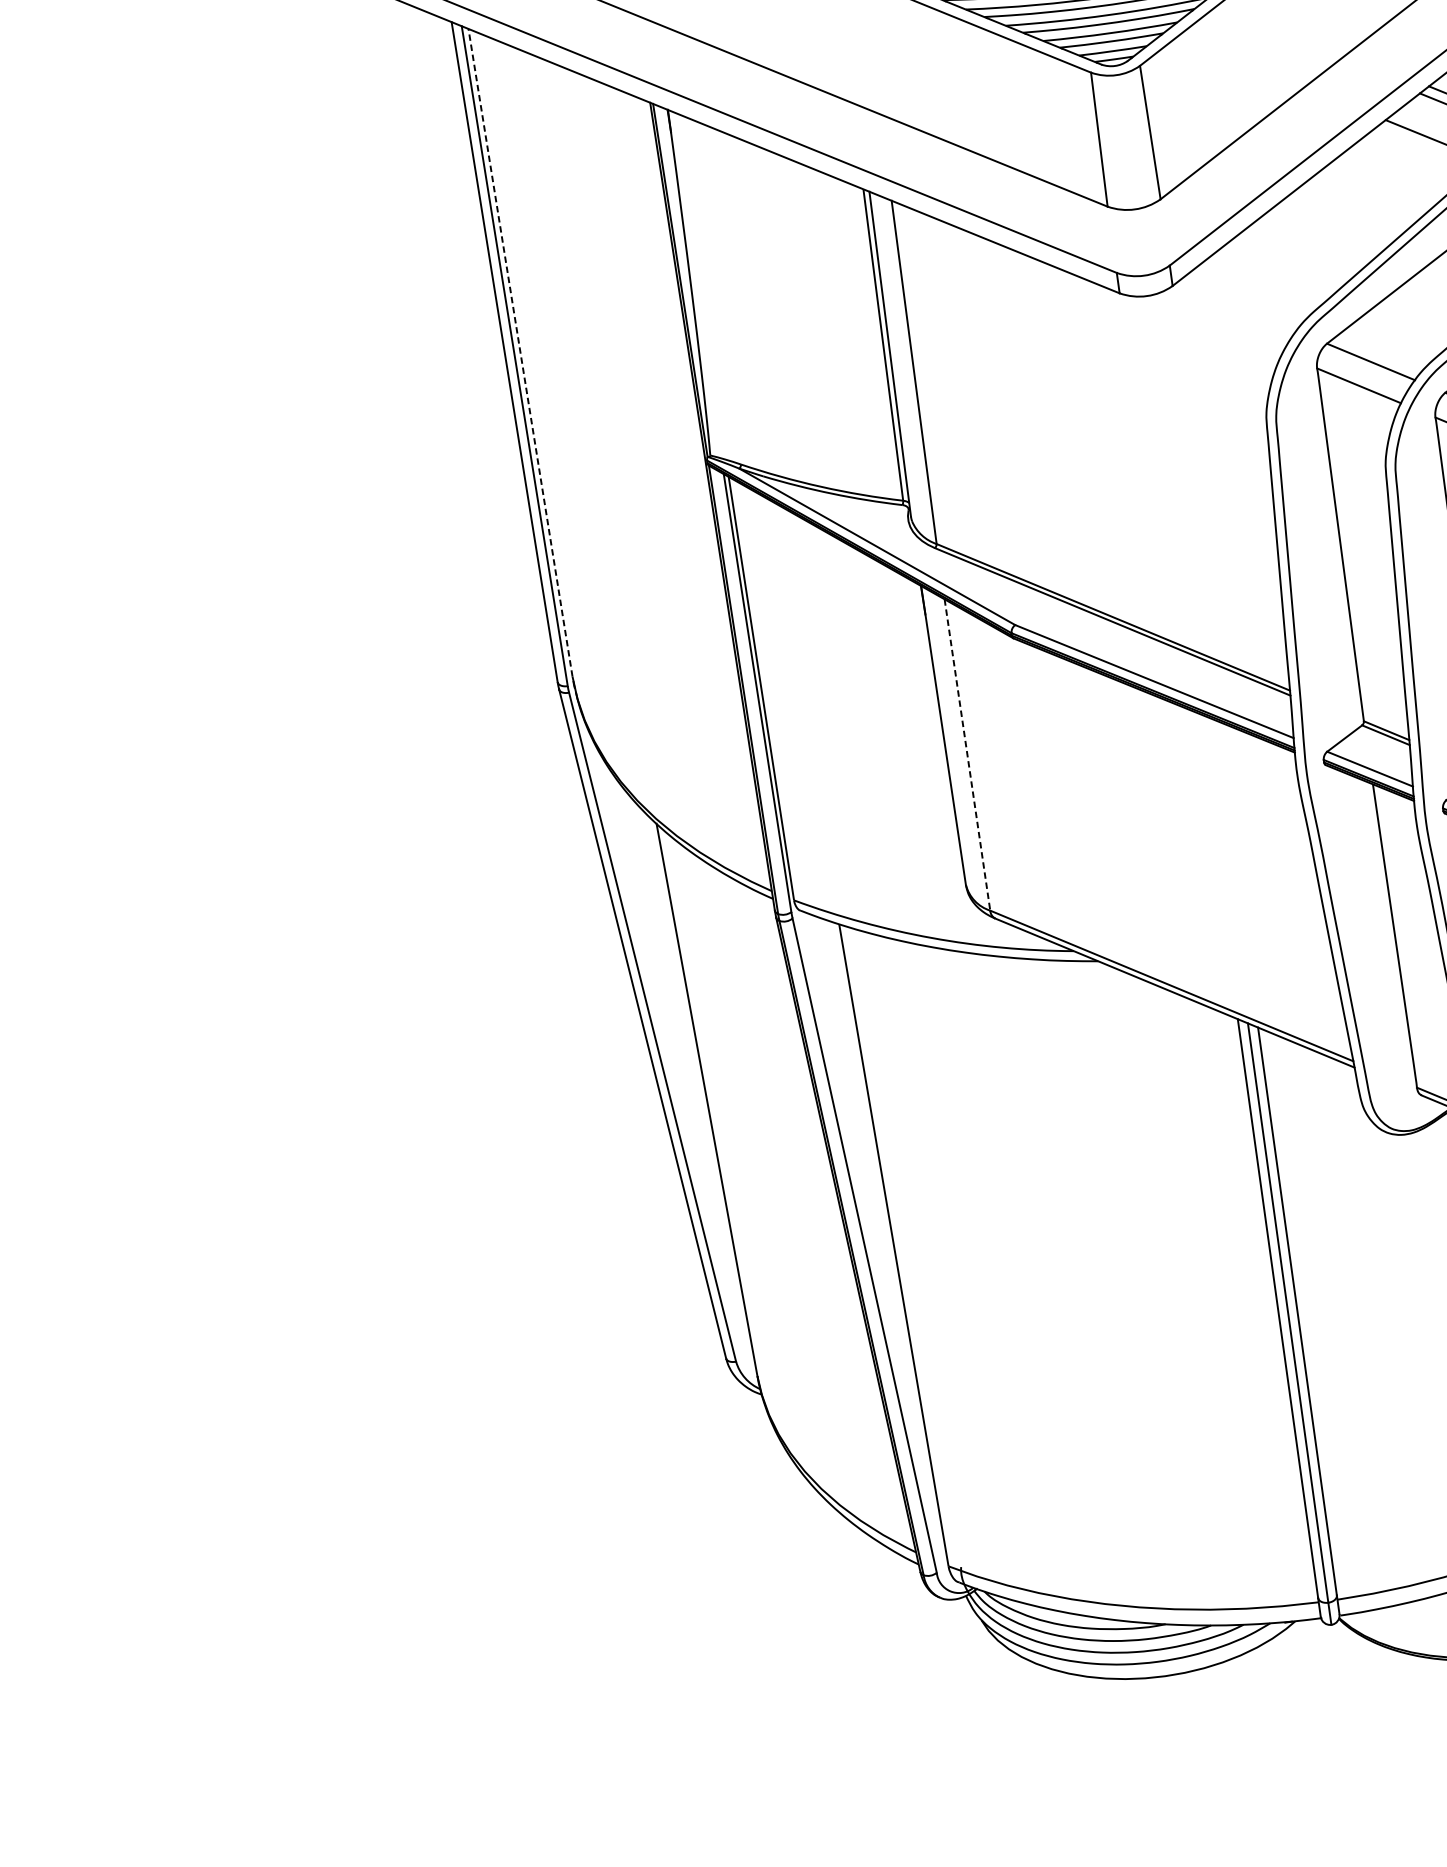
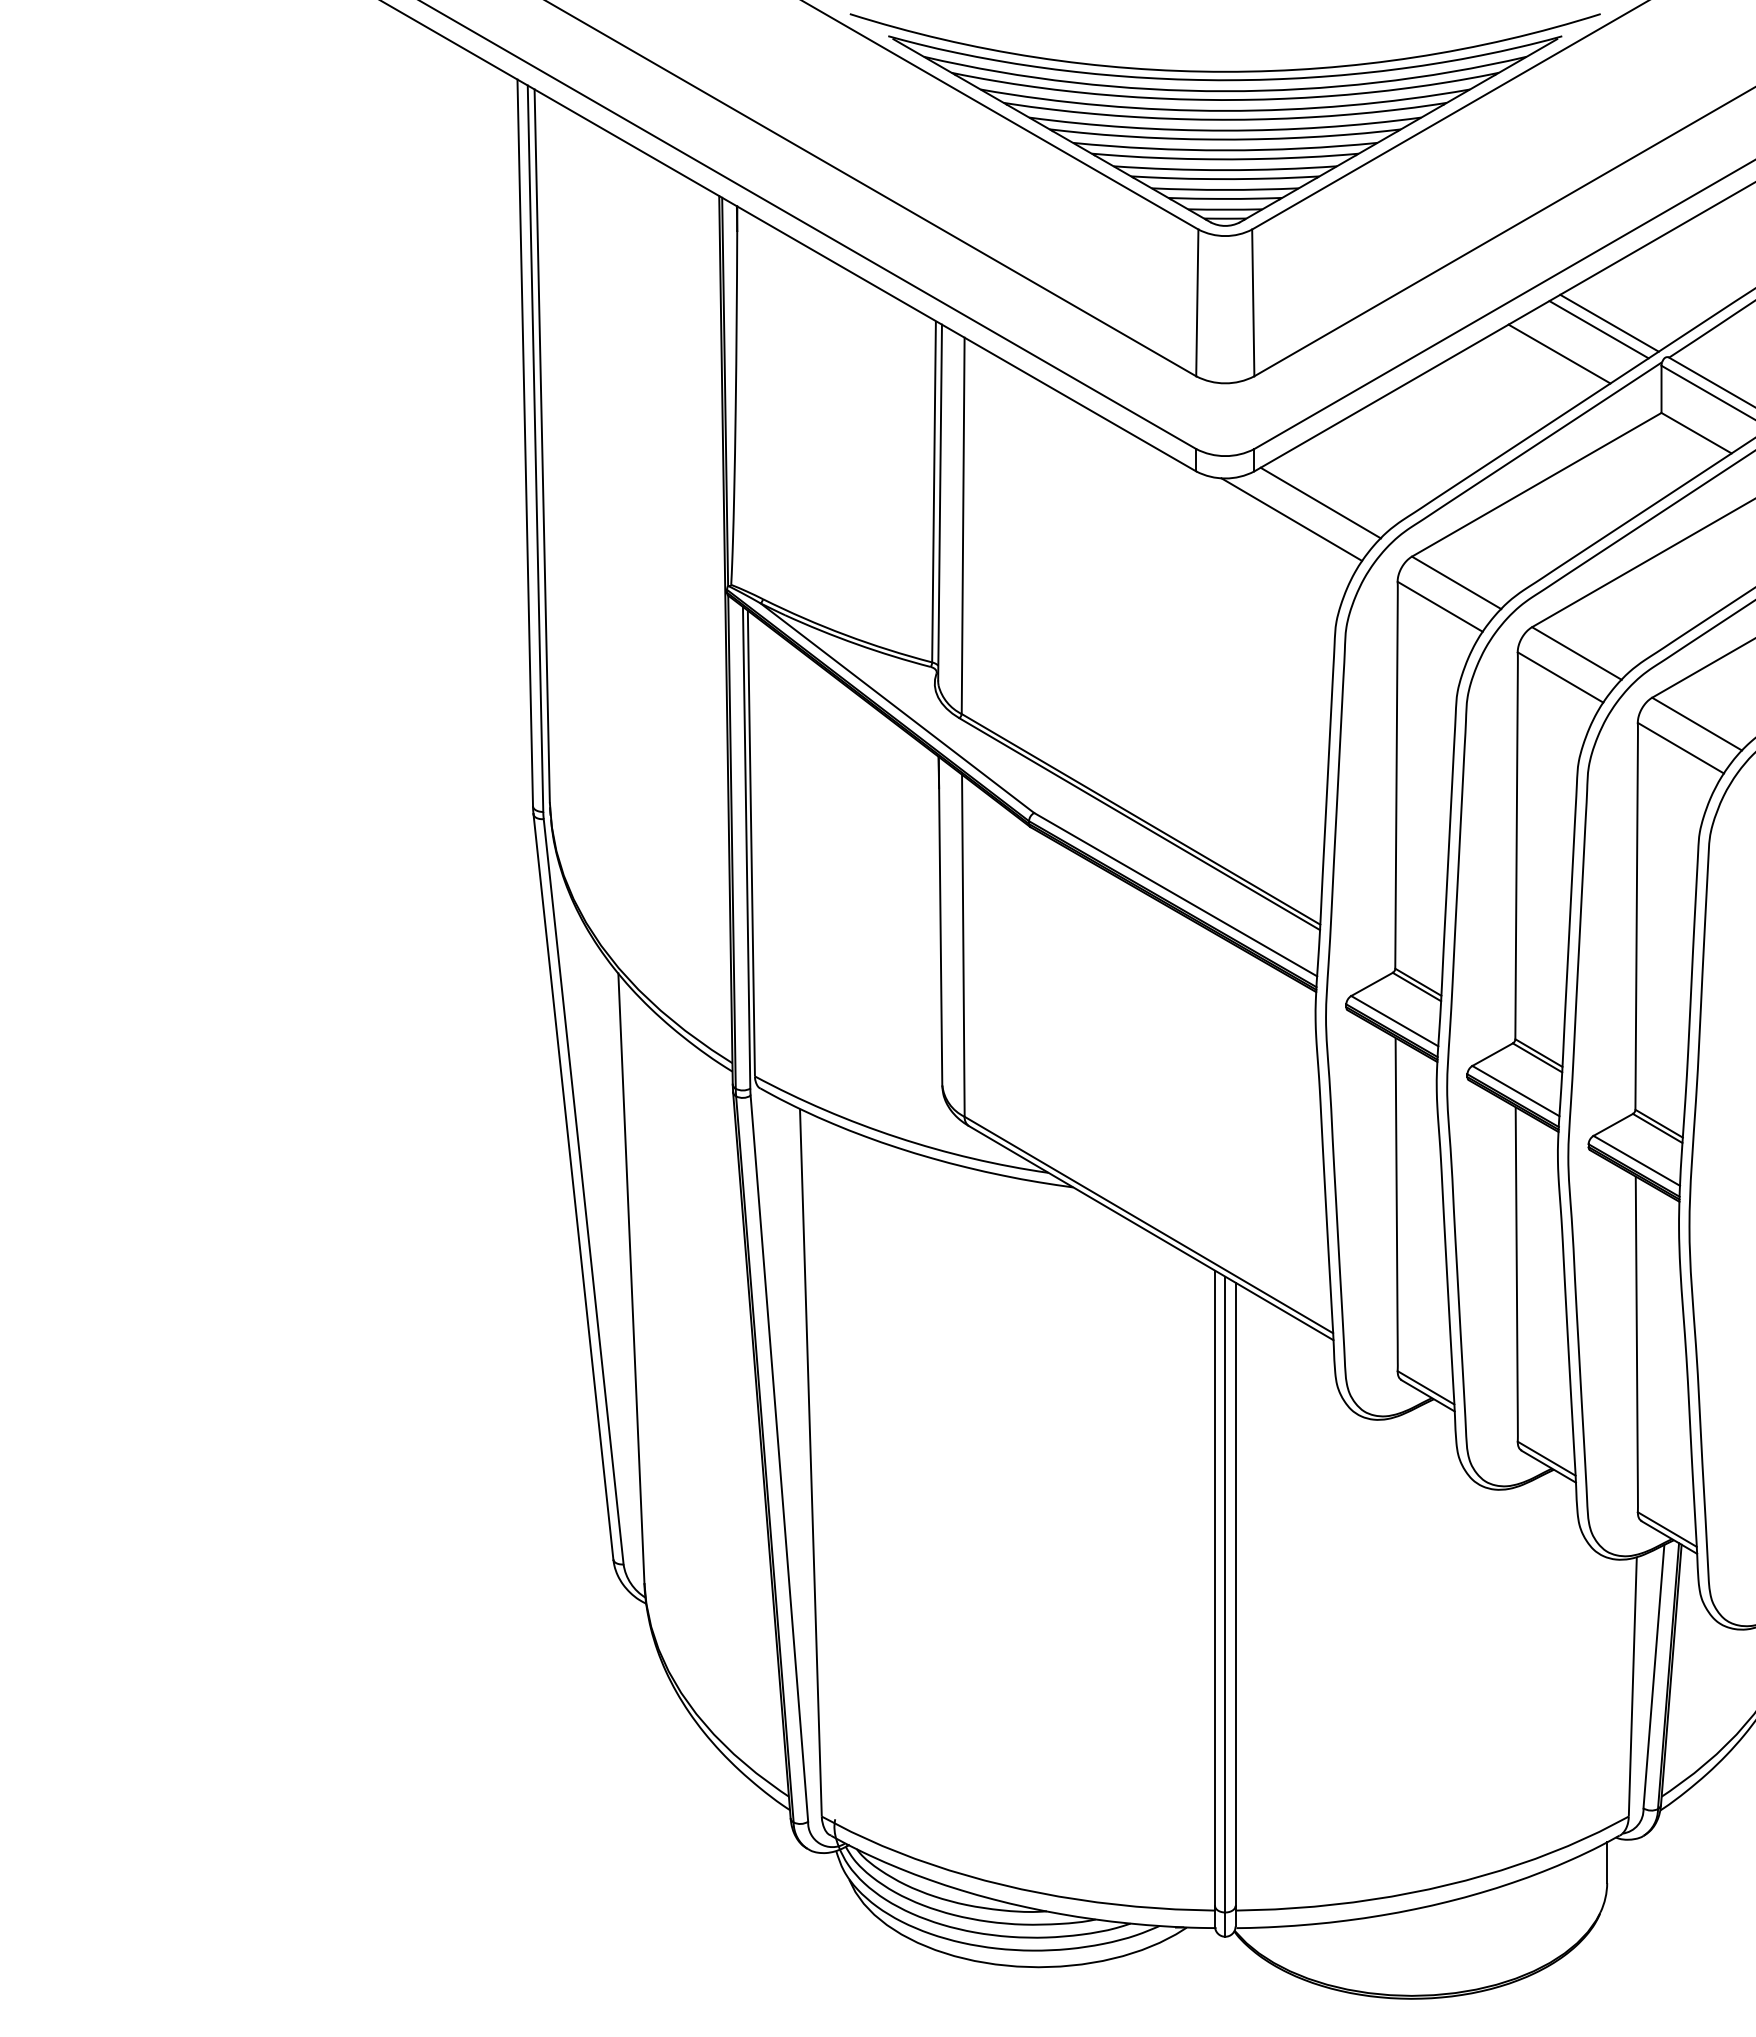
line: (1236, 305) -> (1320, 502), added
line: (1212, 325) -> (1291, 519), added
line: (520, 352) -> (542, 445), dashed -> solid
line: (967, 755) -> (963, 946), dashed -> solid

